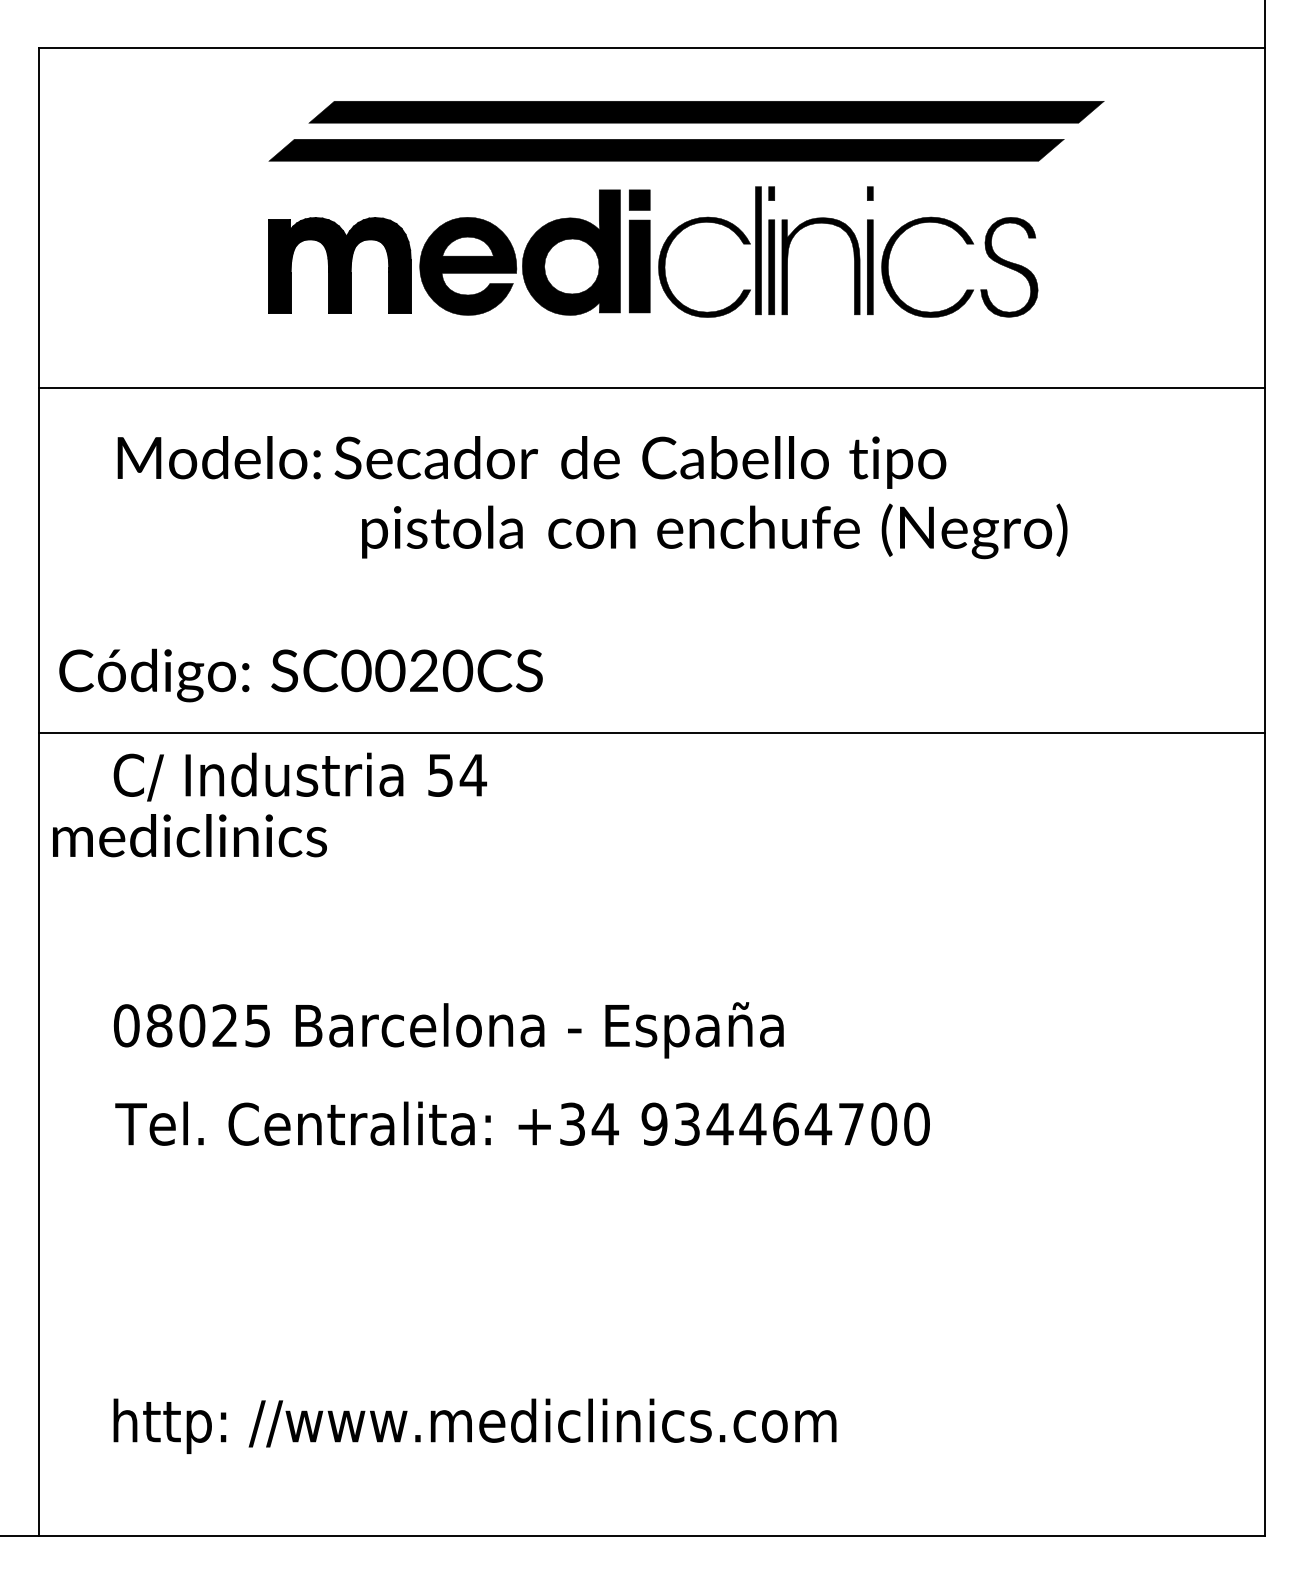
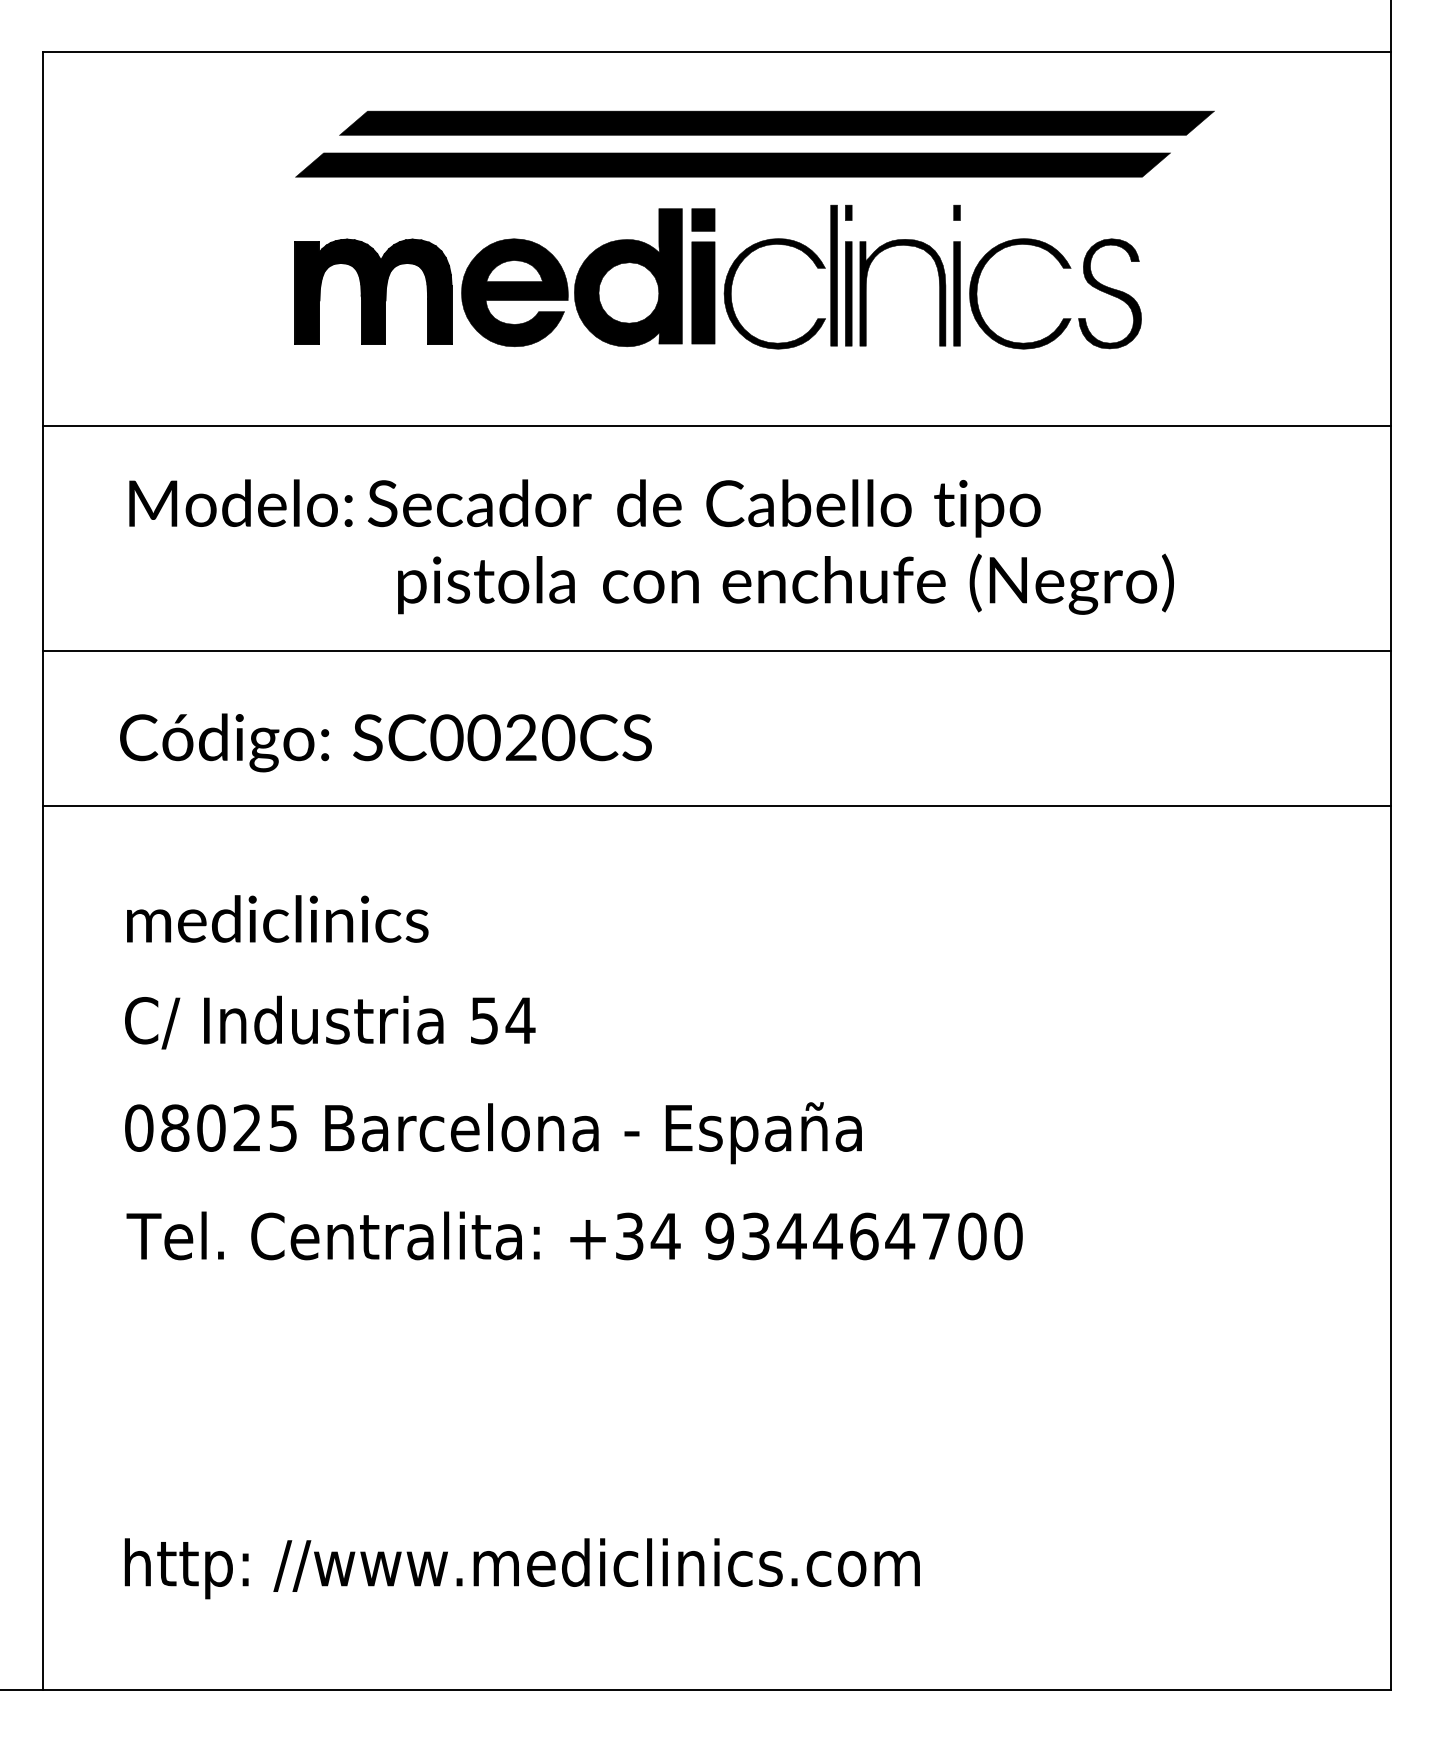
line: (651, 592) -> (716, 651), added
text: (300, 675) -> (385, 742), moved
text: (300, 776) -> (330, 1022), moved
text: (189, 835) -> (277, 918), moved

